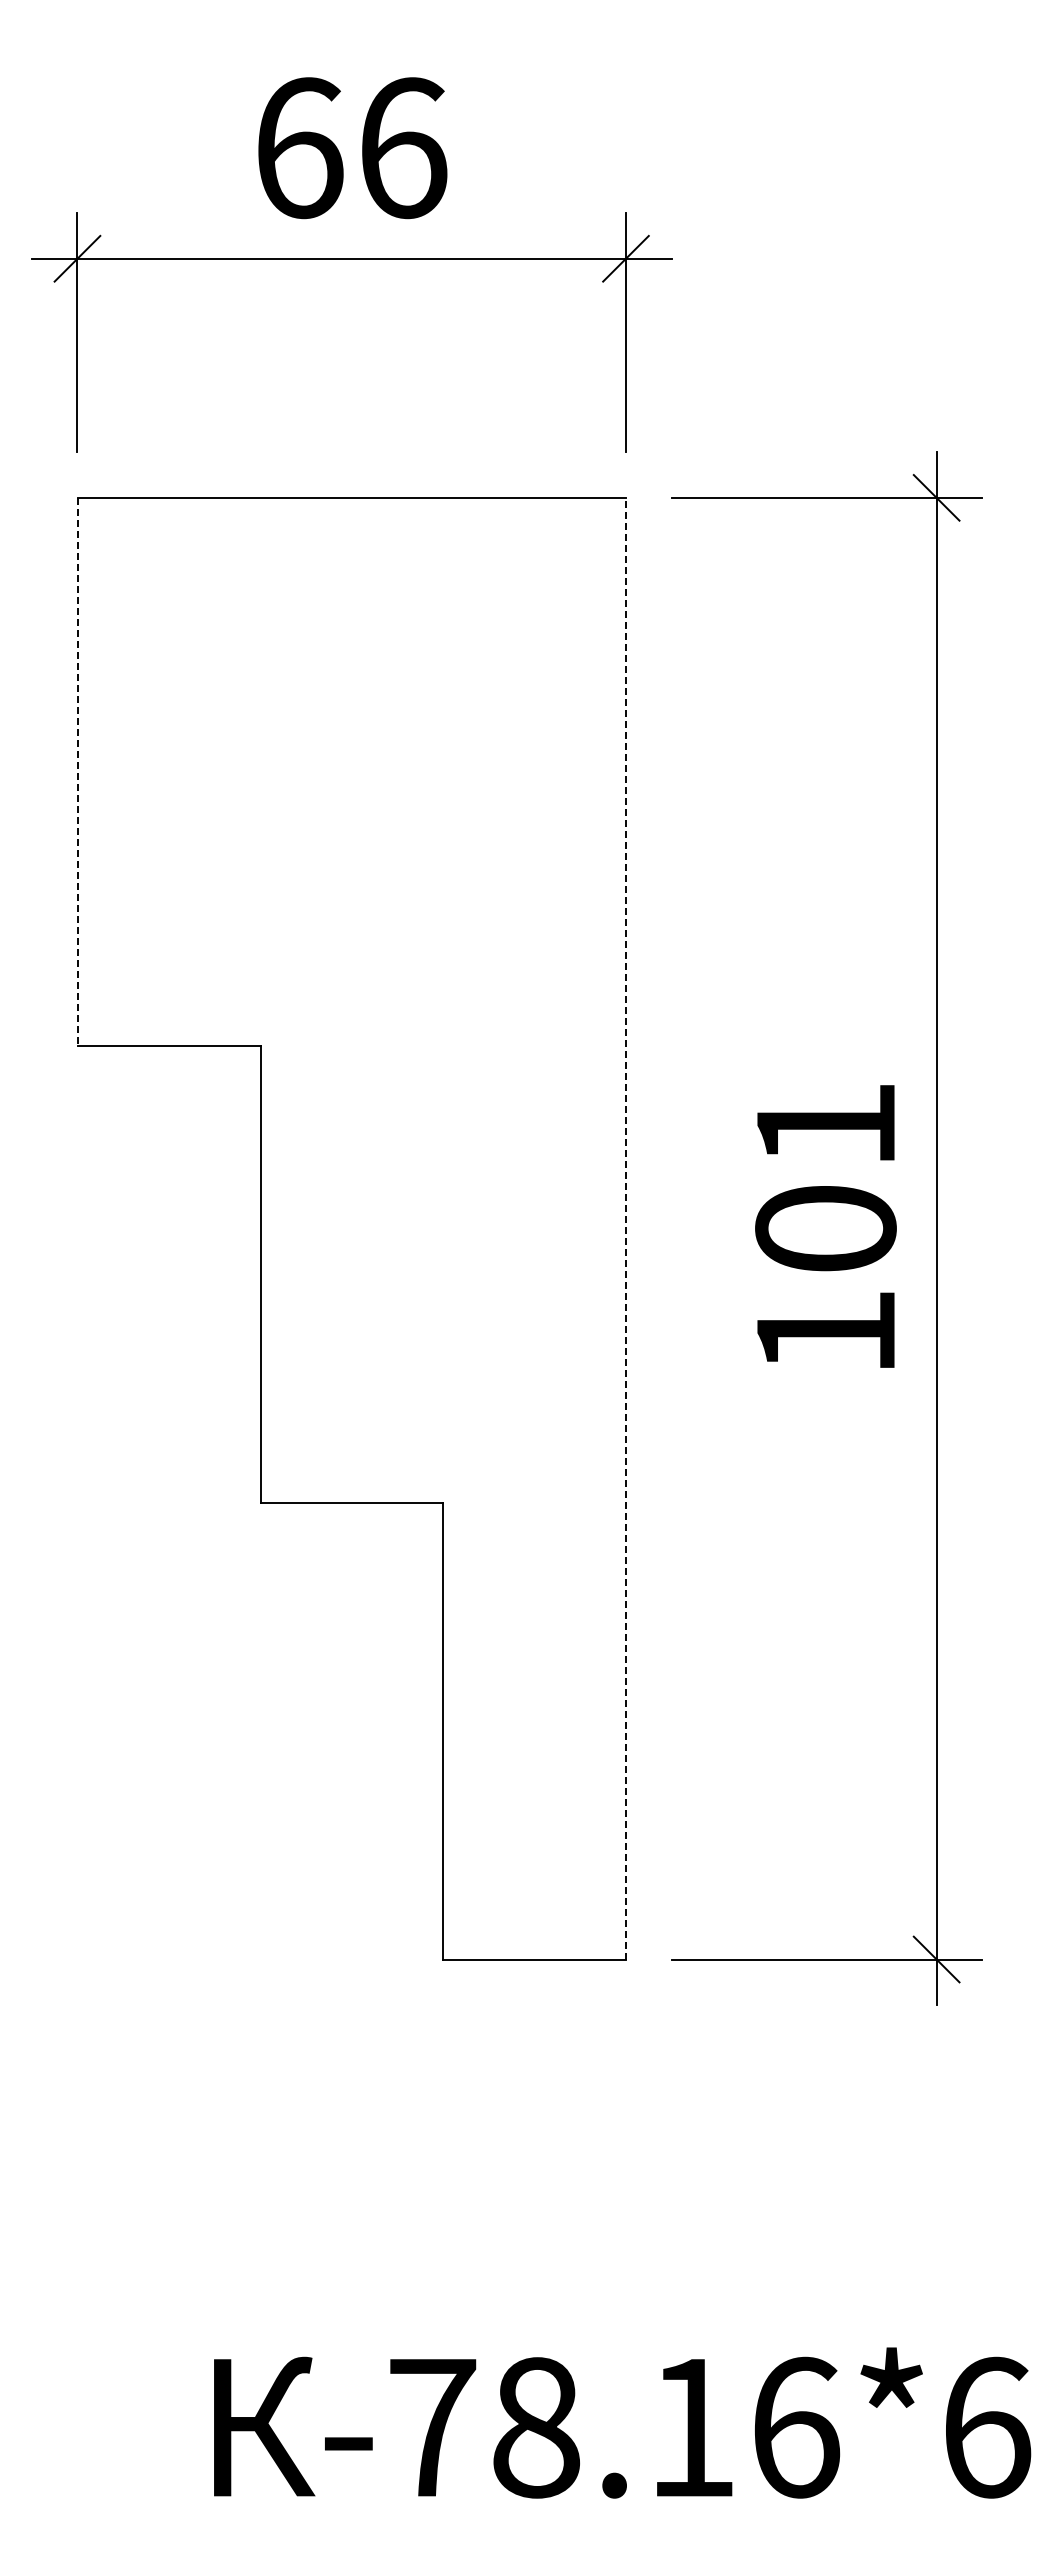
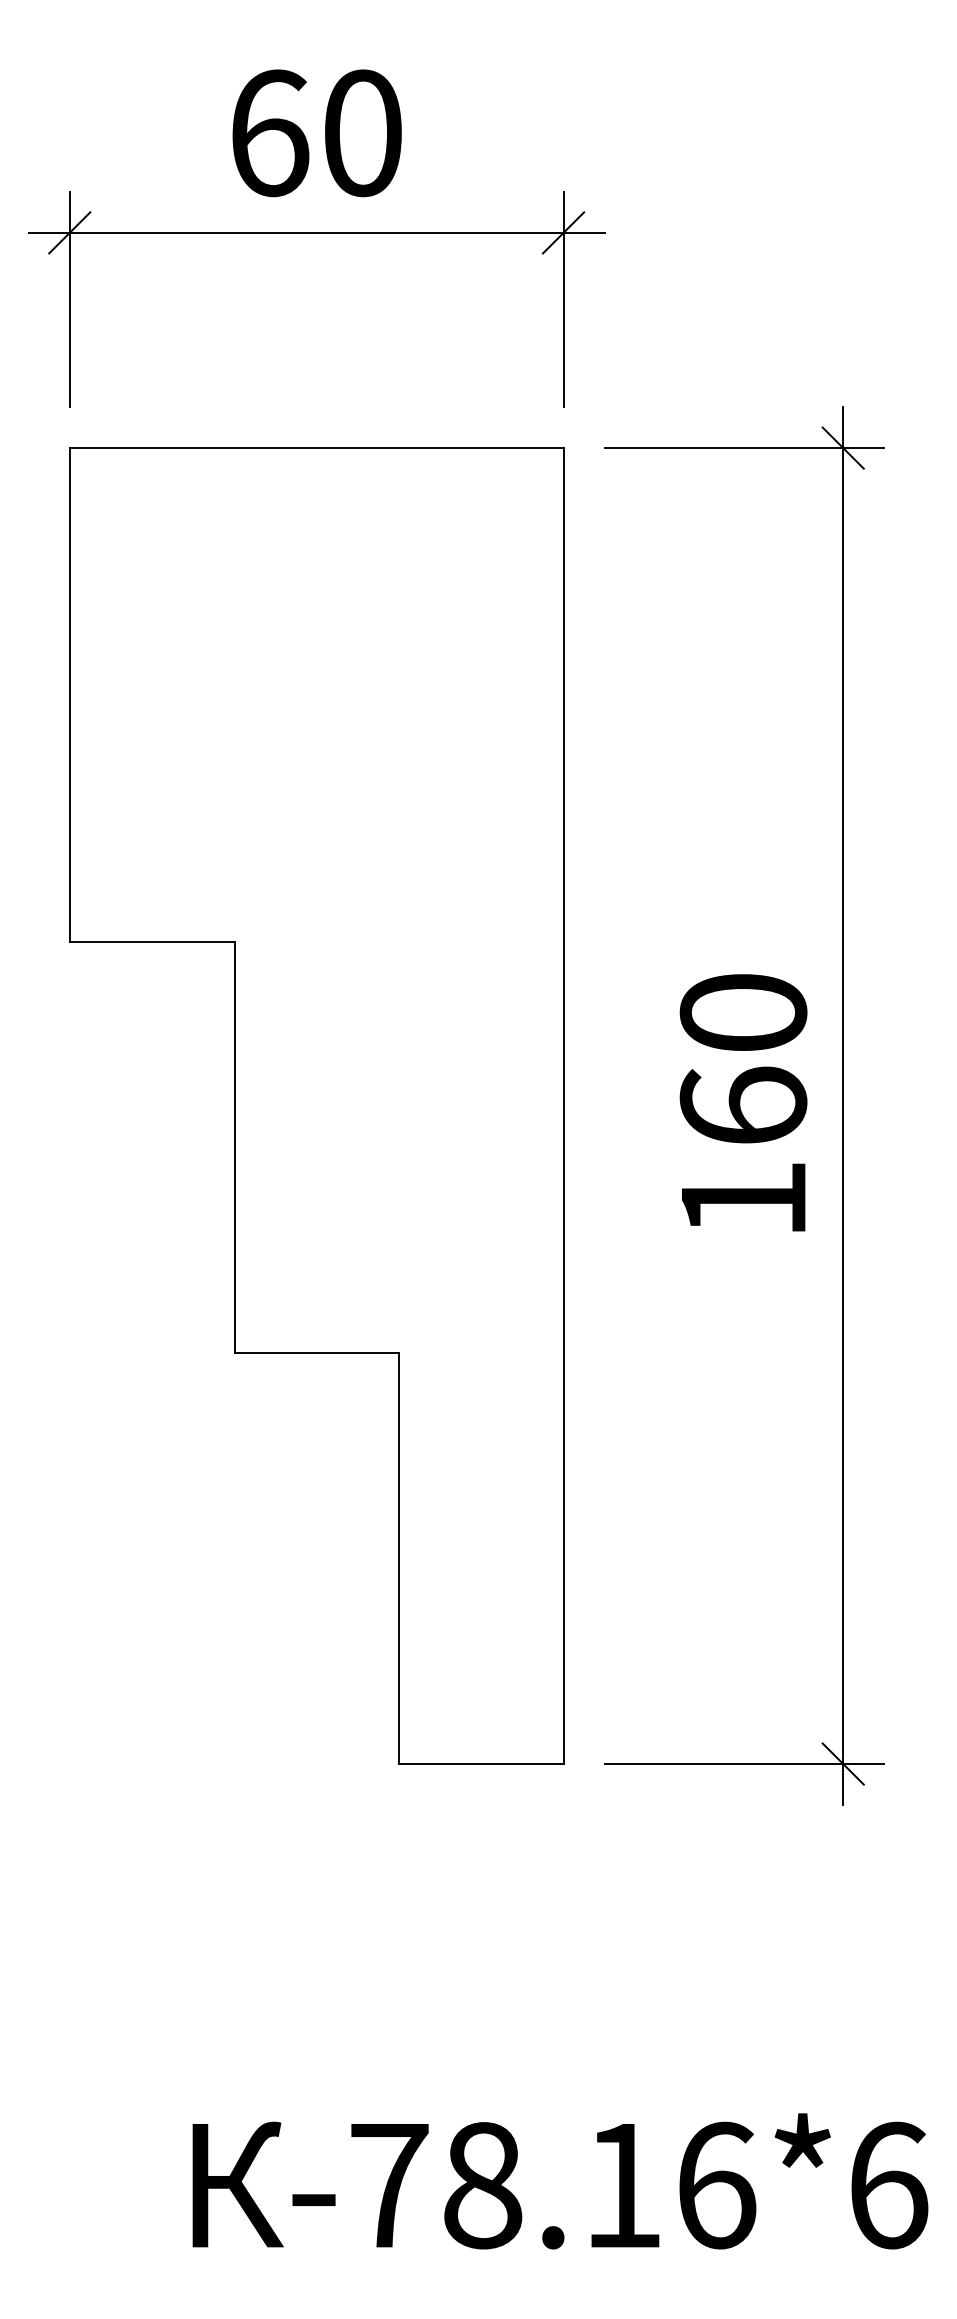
text: (404, 148) -> (364, 133), 66 -> 60
line: (77, 772) -> (69, 695), dashed -> solid
text: (825, 1176) -> (743, 1059), 101 -> 160
line: (625, 1228) -> (563, 1105), dashed -> solid

